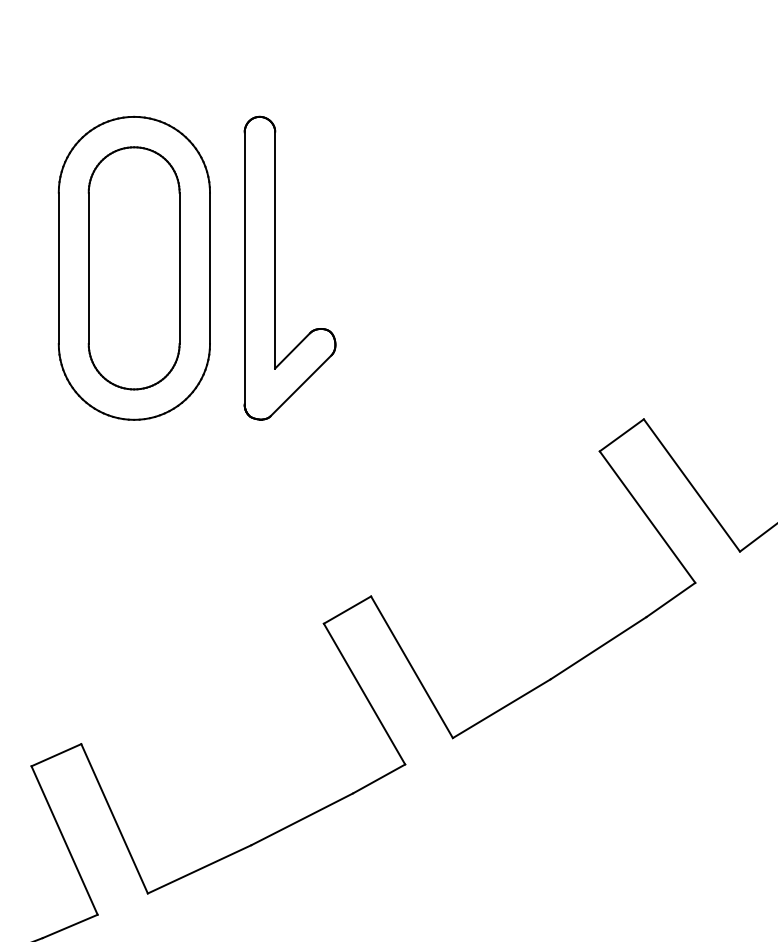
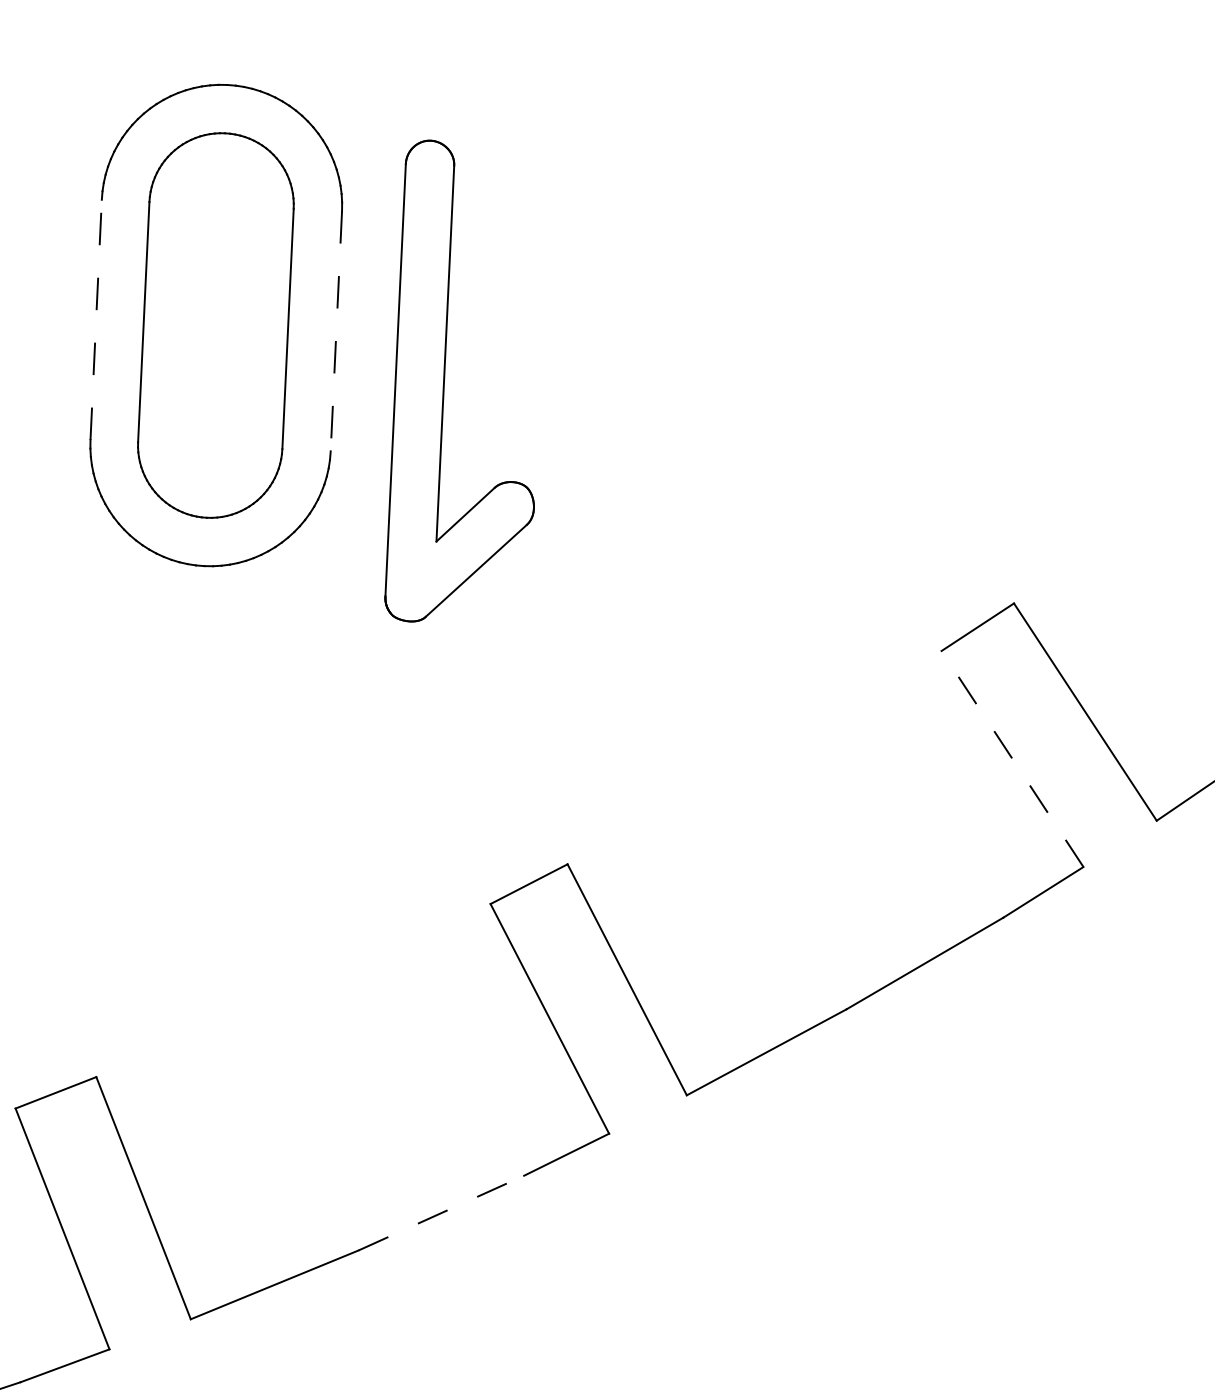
part: (275, 267) -> (444, 381), moved
line: (58, 268) -> (95, 320), solid -> dashed
line: (210, 268) -> (337, 331), solid -> dashed
line: (647, 516) -> (1012, 758), solid -> dashed
line: (302, 819) -> (441, 1213), solid -> dashed

